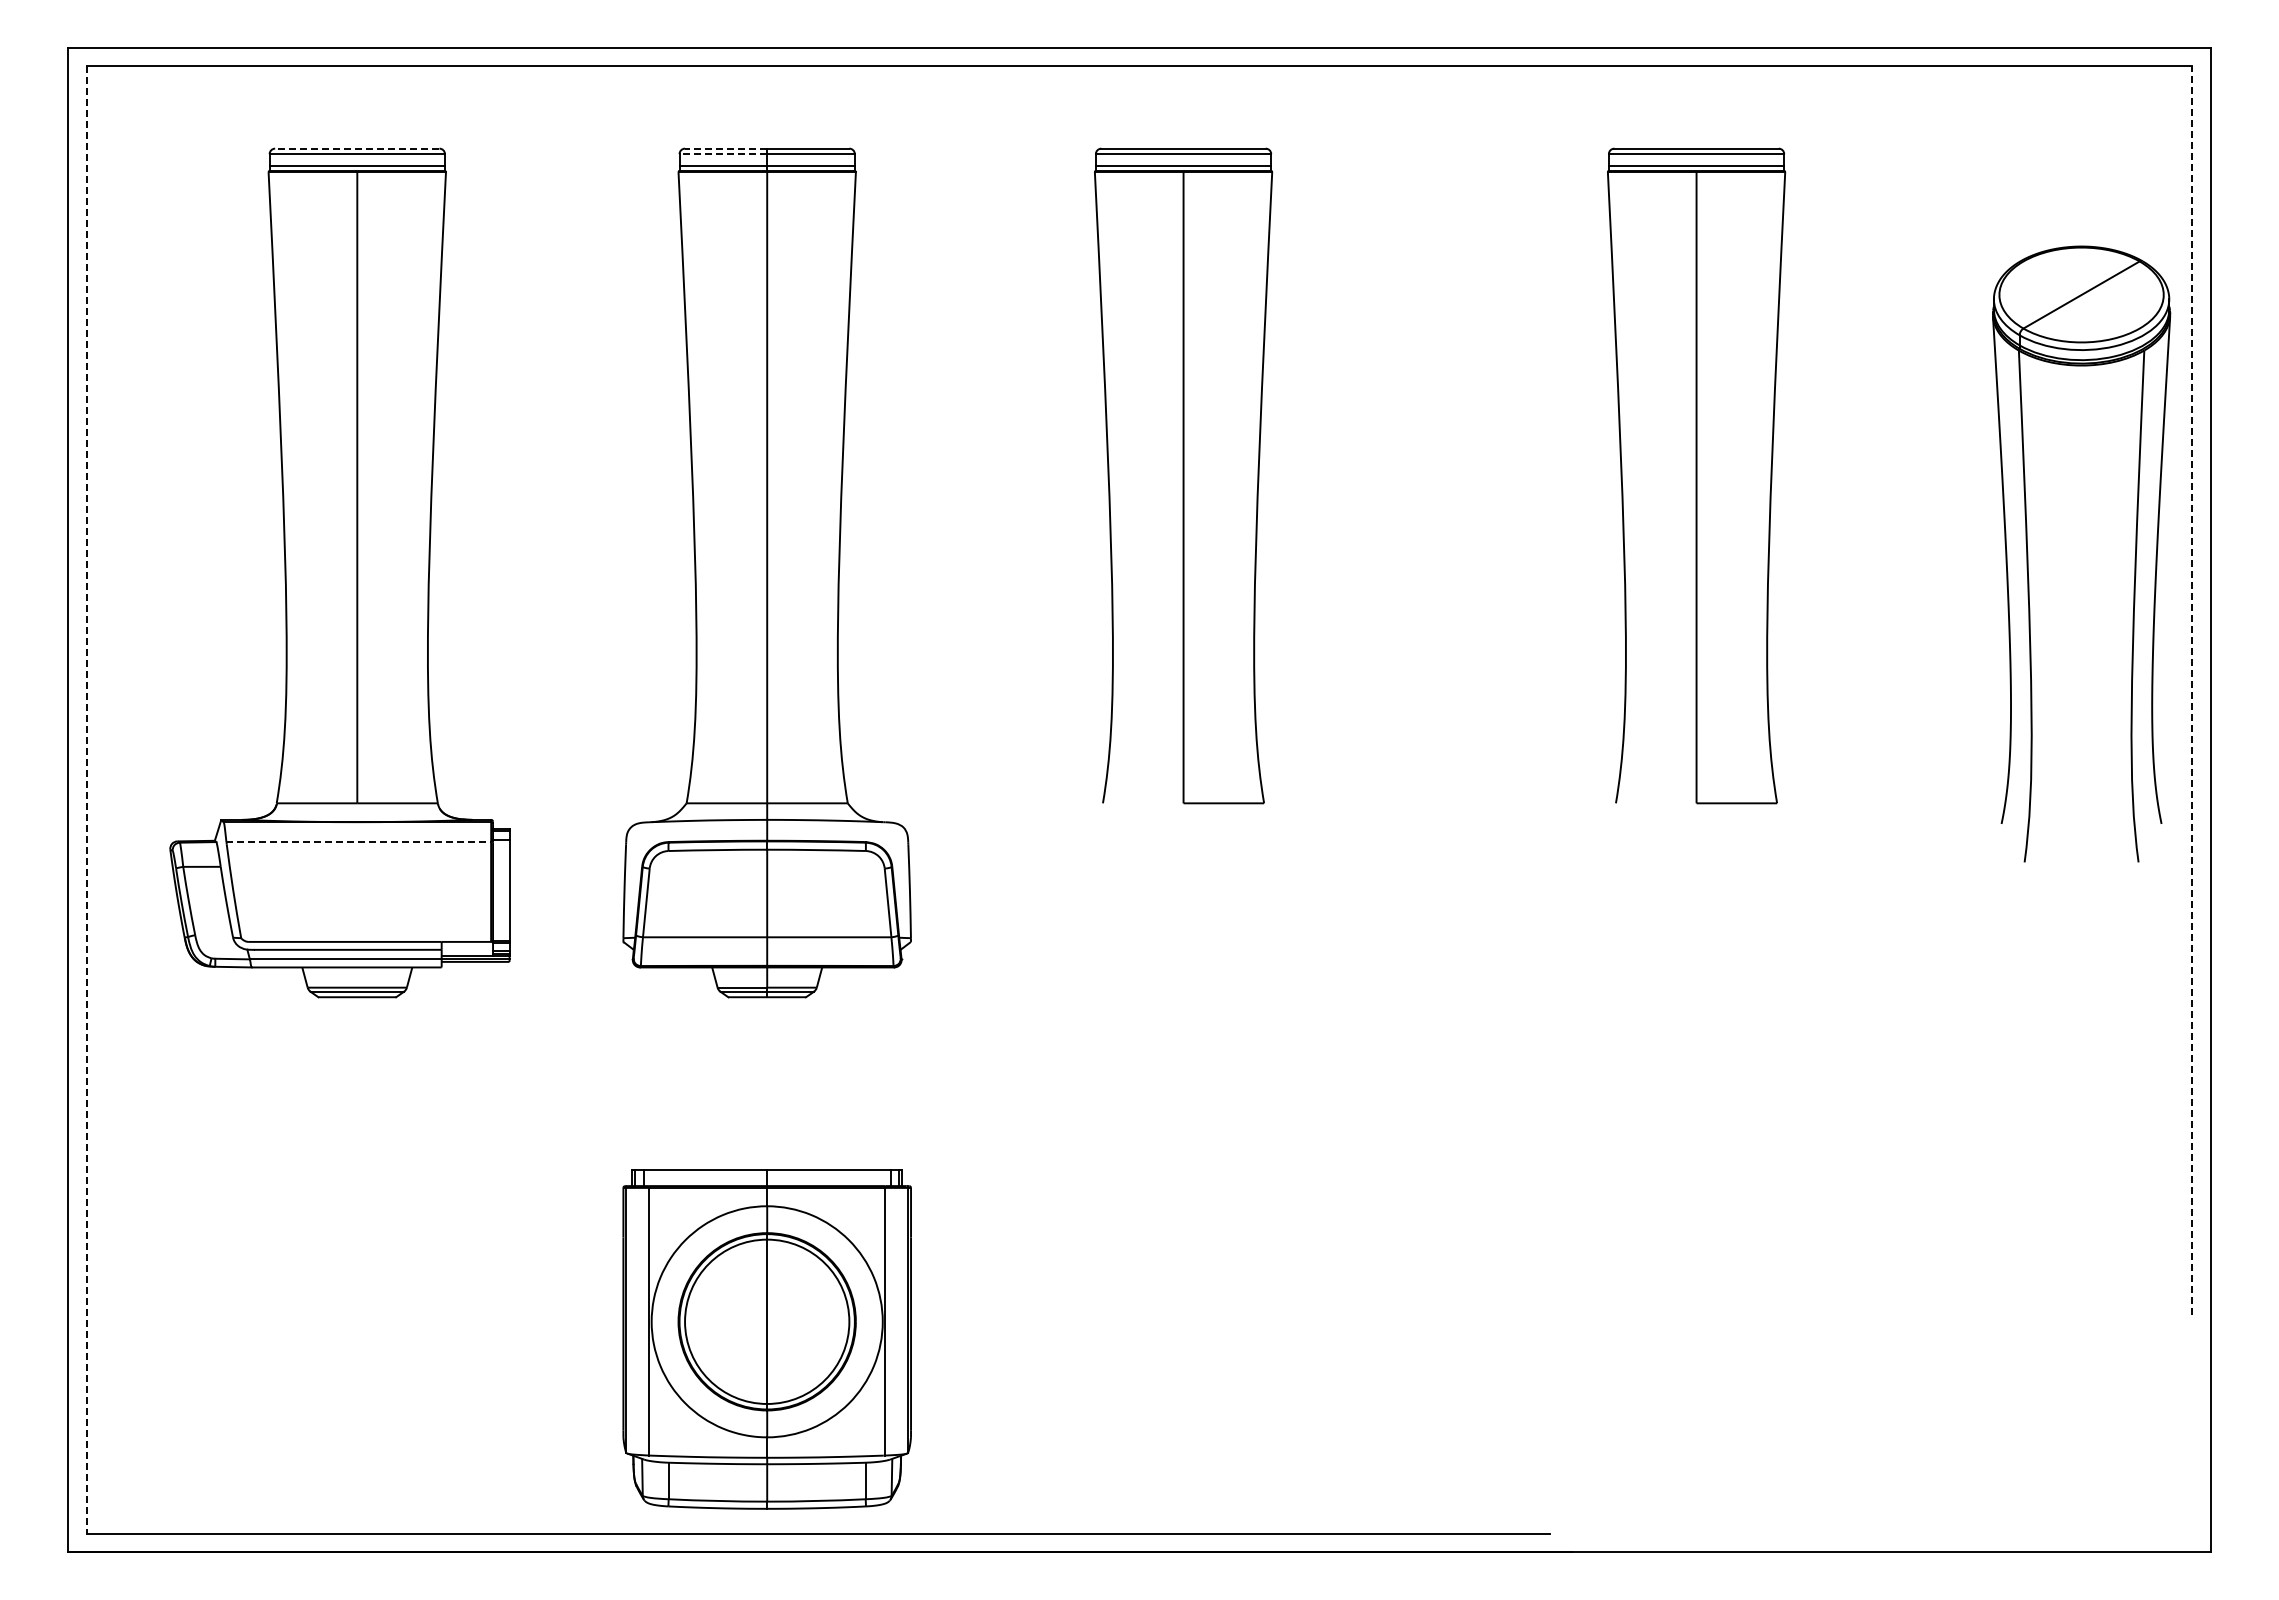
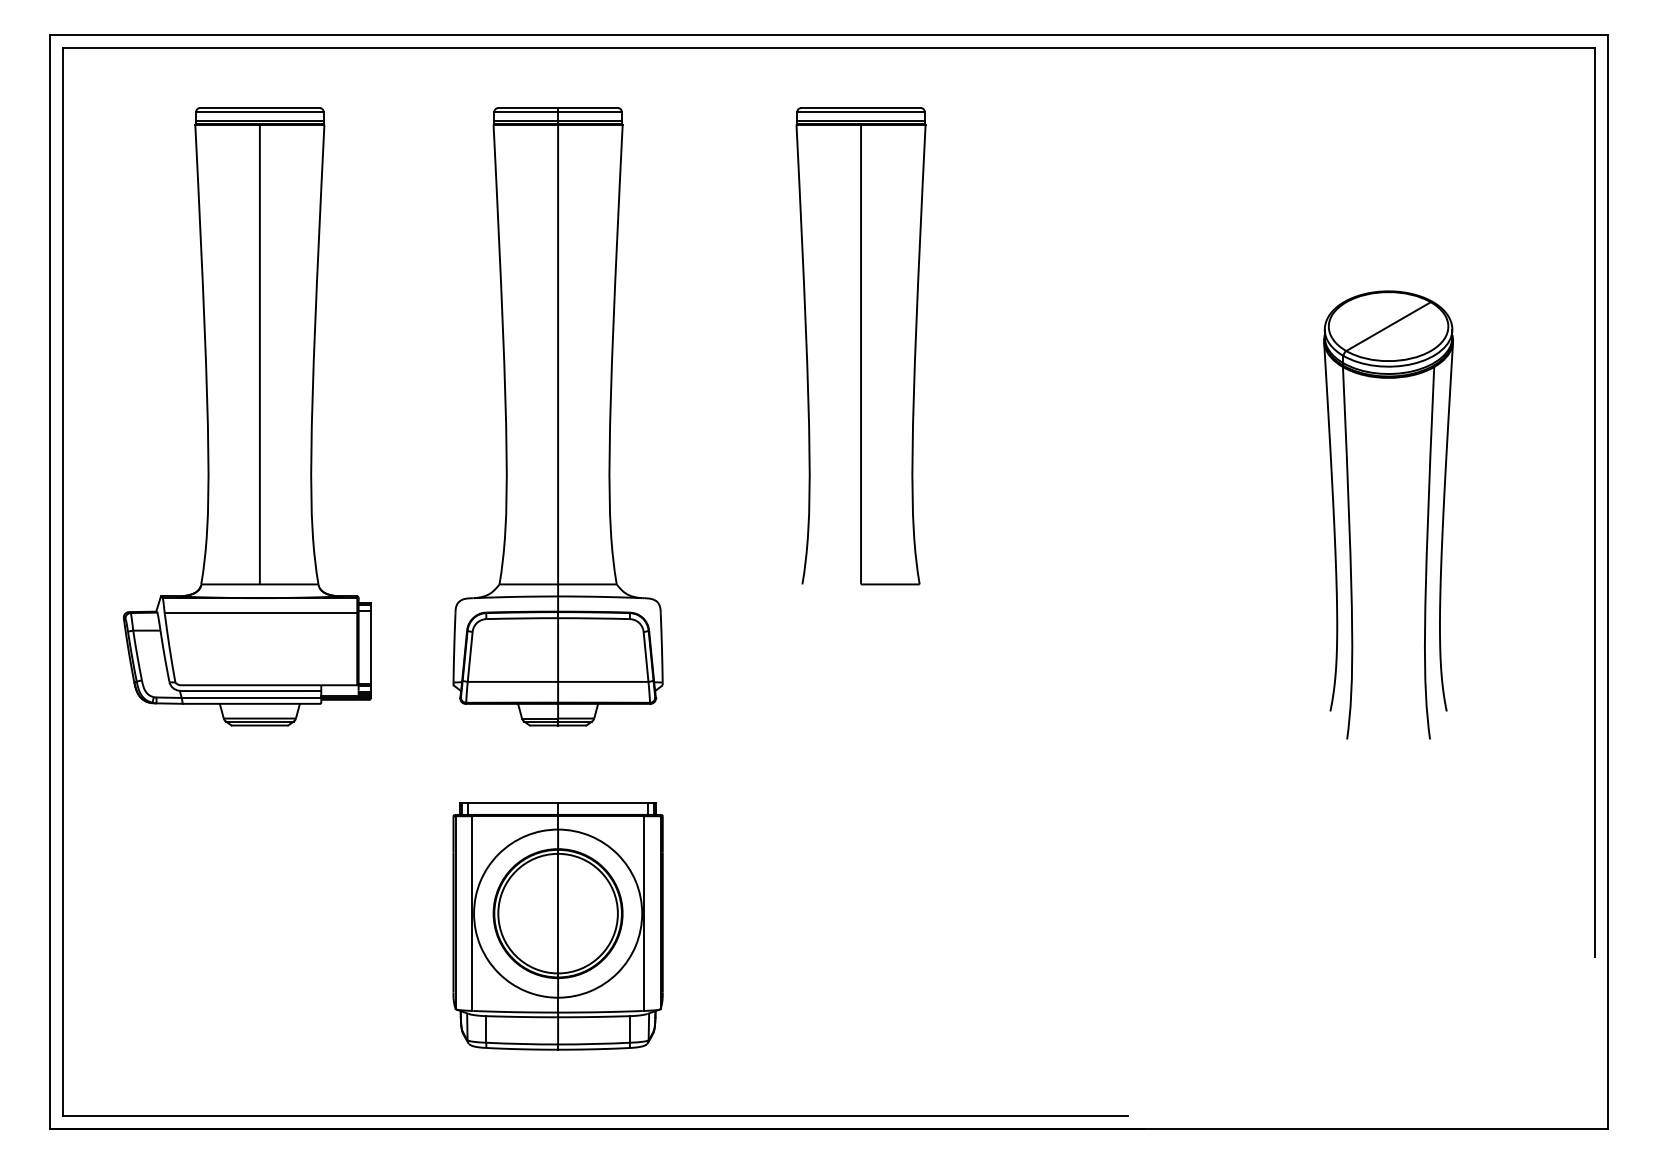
line: (356, 148) -> (259, 107), dashed -> solid
line: (725, 148) -> (527, 107), dashed -> solid
line: (723, 154) -> (526, 112), dashed -> solid
part: (1696, 475) -> (1234, 345), removed
part: (2028, 553) -> (1349, 514), moved
line: (2192, 690) -> (1595, 502), dashed -> solid
line: (86, 800) -> (62, 582), dashed -> solid
line: (359, 842) -> (261, 612), dashed -> solid
part: (766, 1339) -> (557, 926), moved

